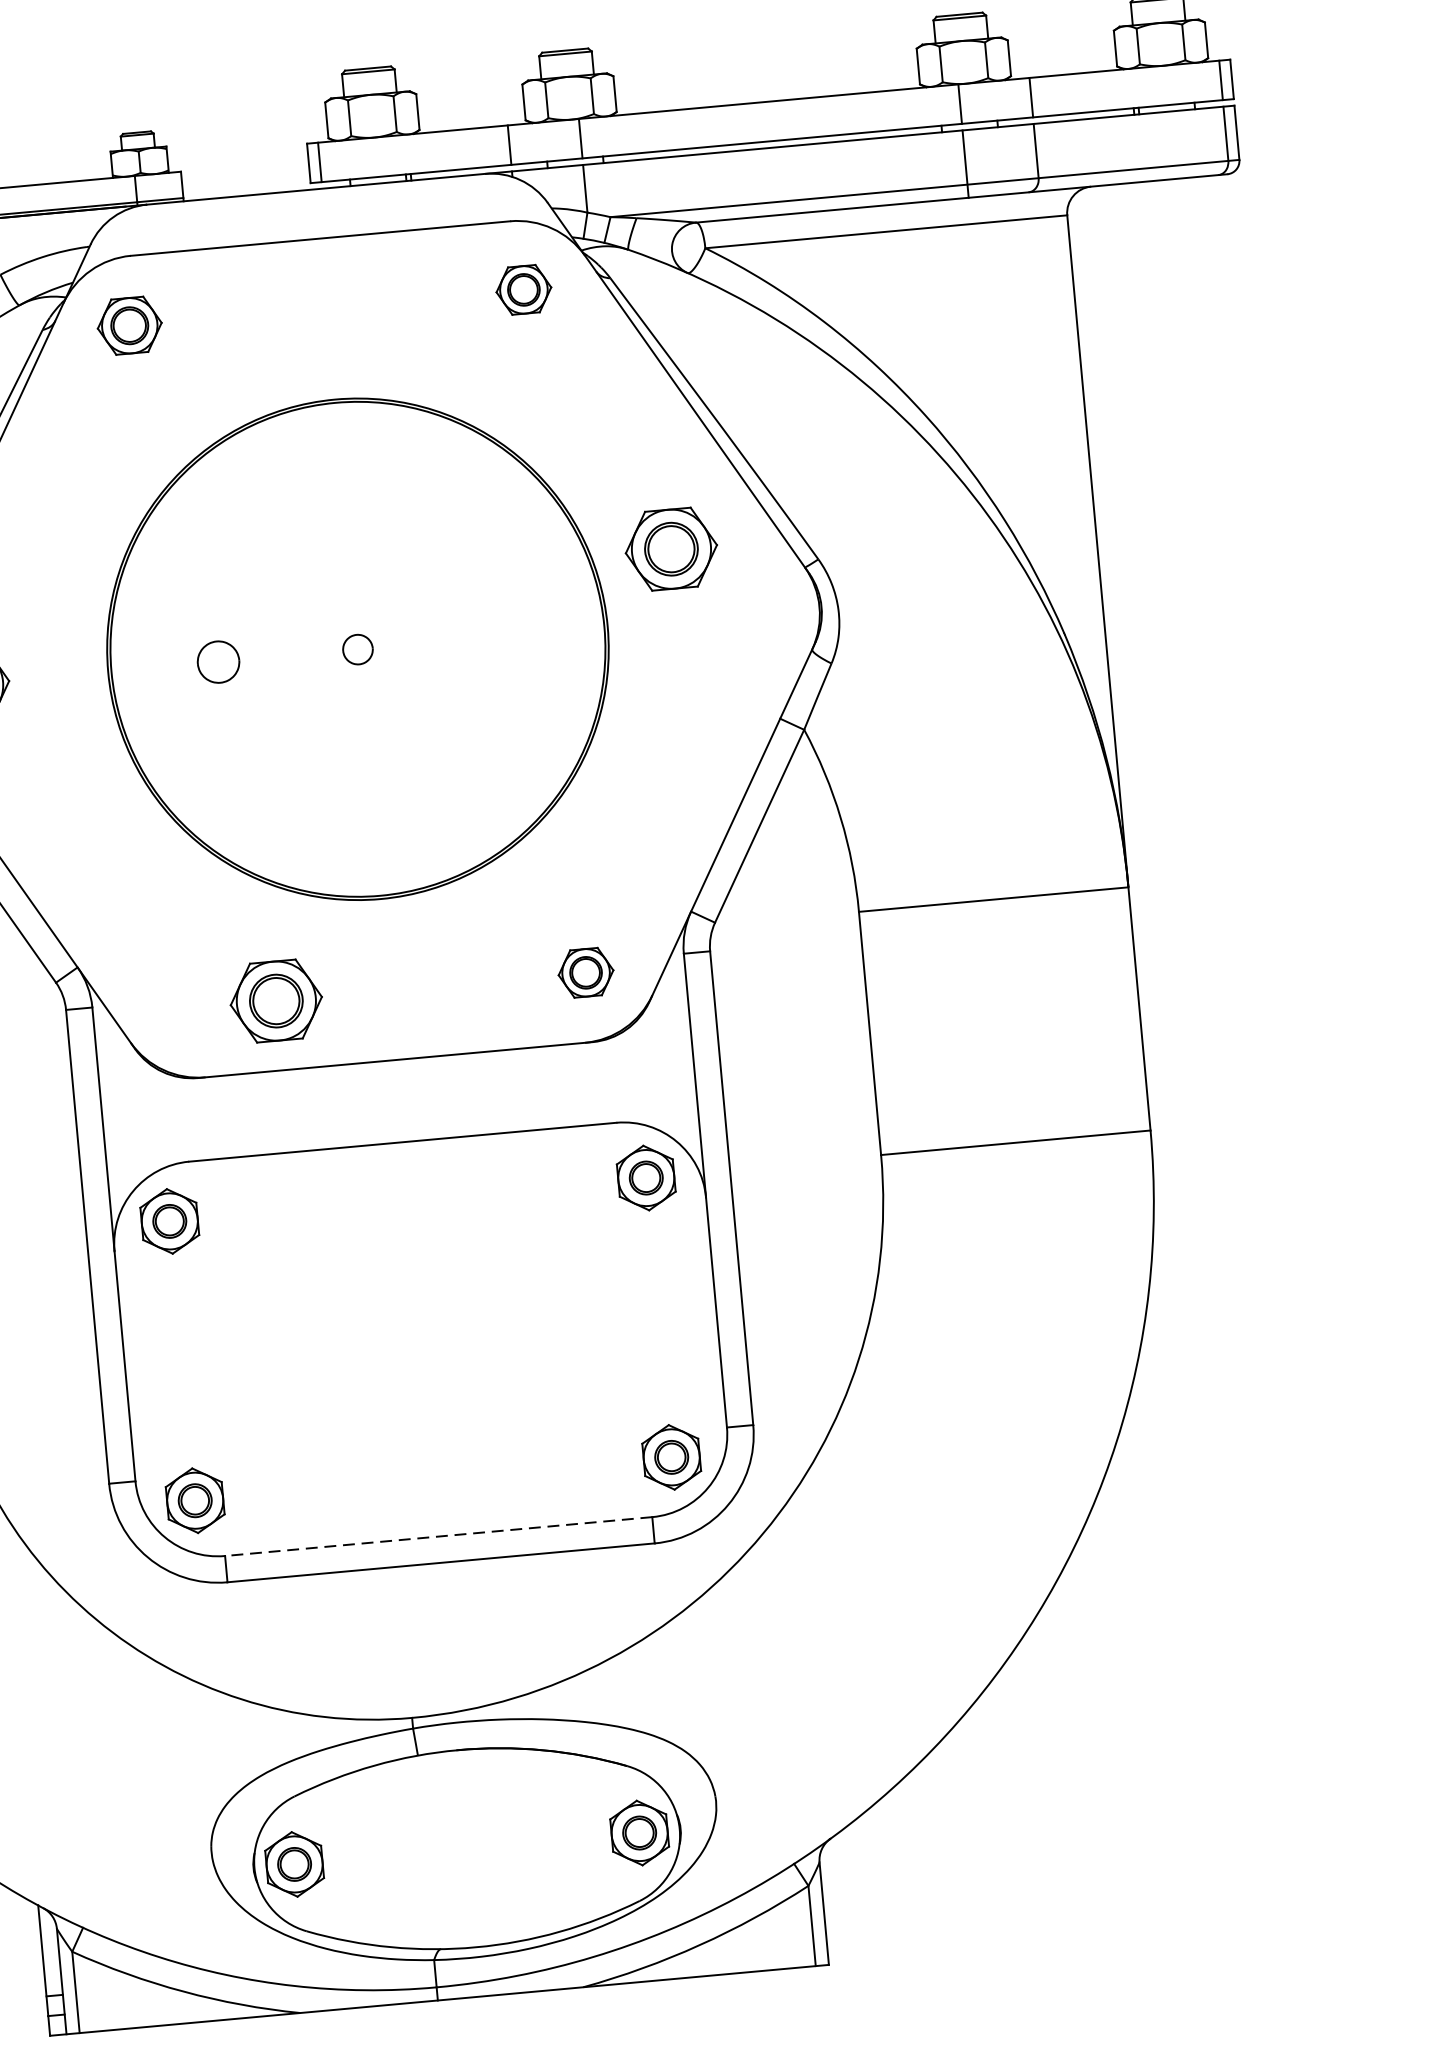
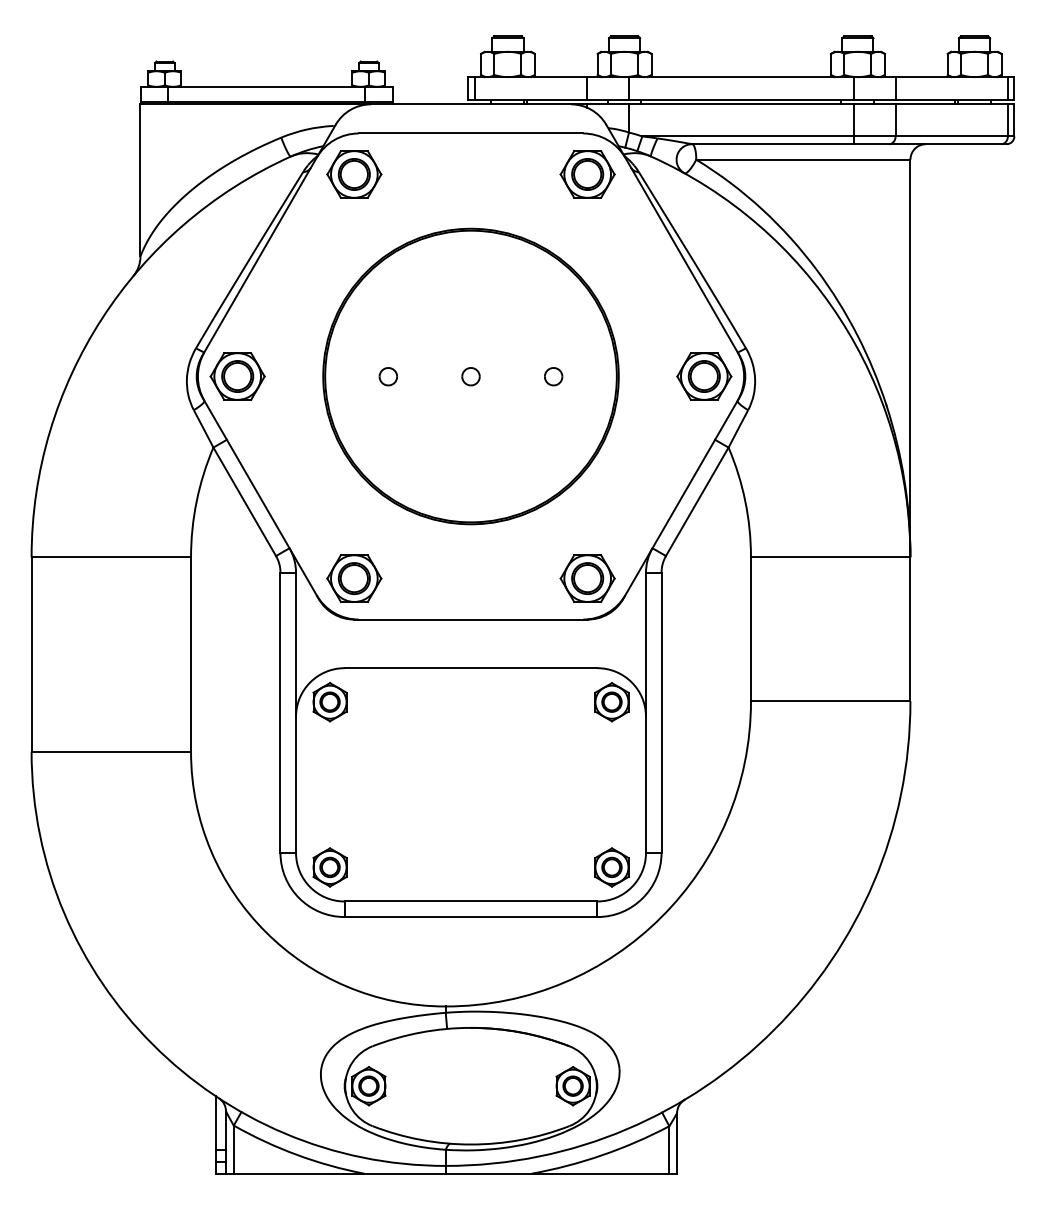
part: (523, 289) -> (587, 174), size x1.67
part: (129, 325) -> (354, 174), size x1.43
part: (671, 549) -> (704, 376), moved
part: (497, 636) -> (553, 376), added
part: (216, 662) -> (387, 376), size x0.71
part: (585, 972) -> (587, 578), size x1.67
part: (276, 1000) -> (354, 578), moved
line: (437, 1536) -> (470, 901), dashed -> solid

